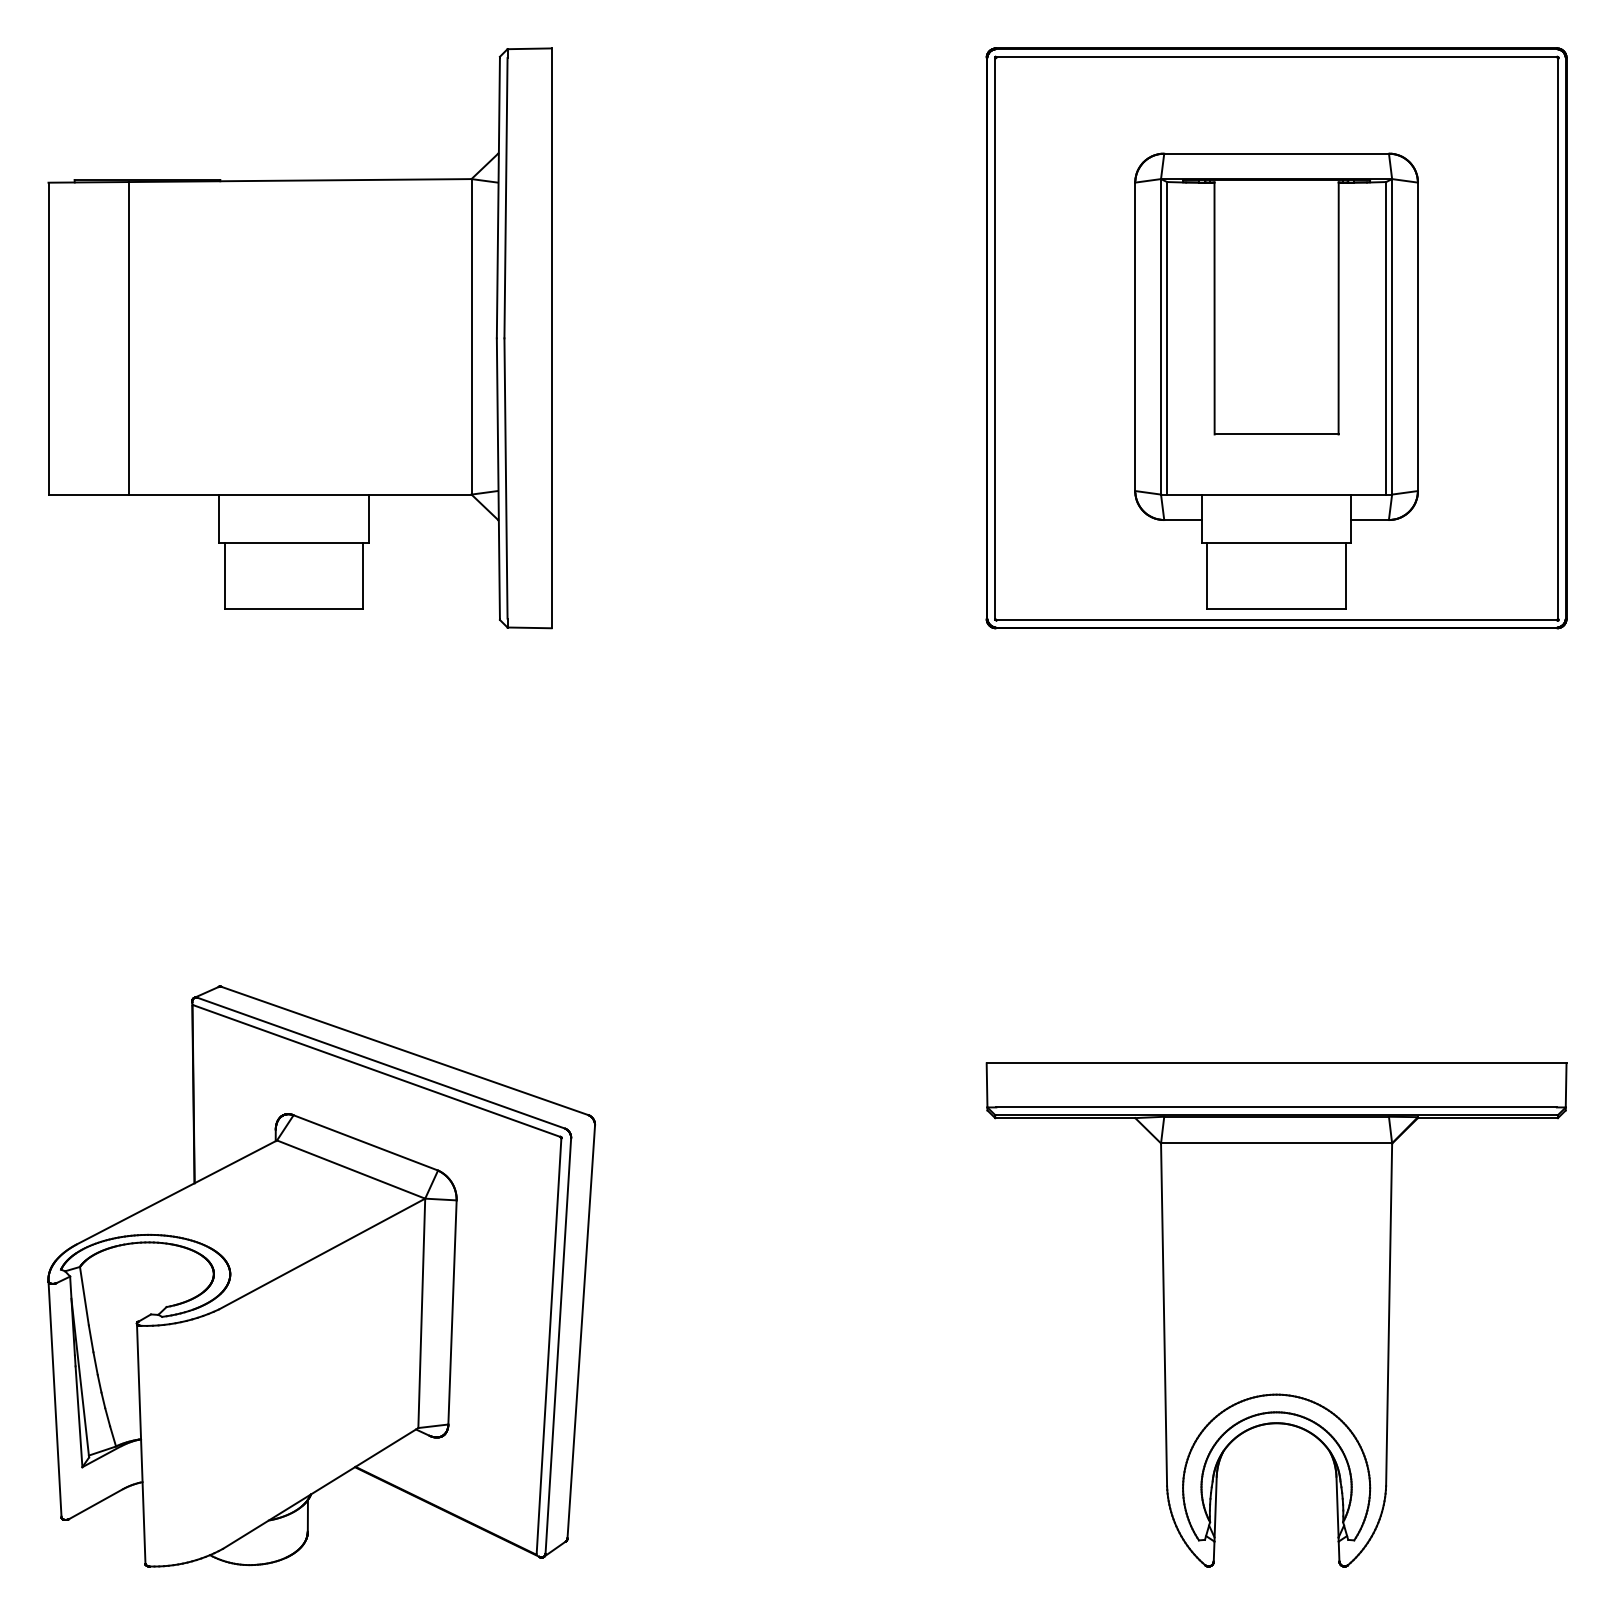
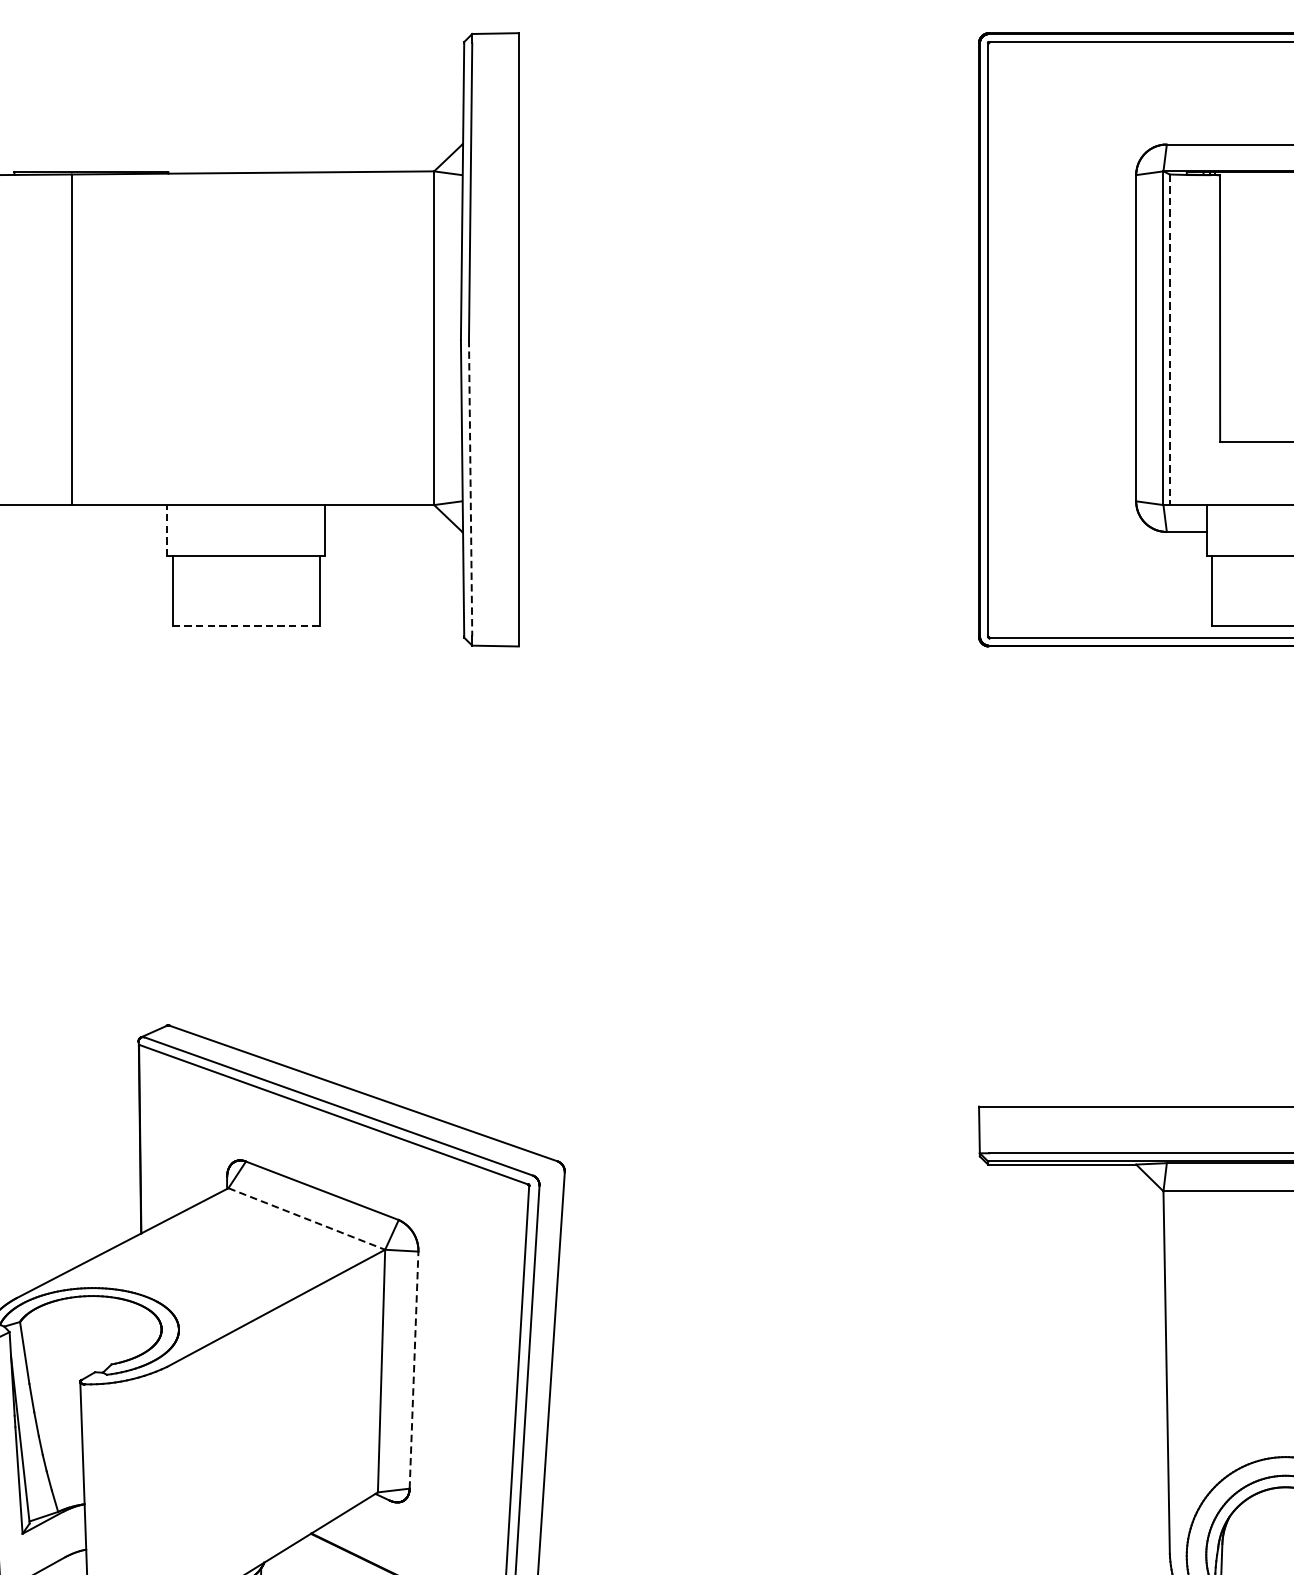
line: (1167, 338) -> (1170, 339), solid -> dashed
line: (506, 478) -> (471, 488), solid -> dashed
line: (219, 518) -> (167, 530), solid -> dashed
line: (293, 608) -> (245, 625), solid -> dashed
line: (351, 1169) -> (307, 1218), solid -> dashed
line: (452, 1311) -> (414, 1369), solid -> dashed

